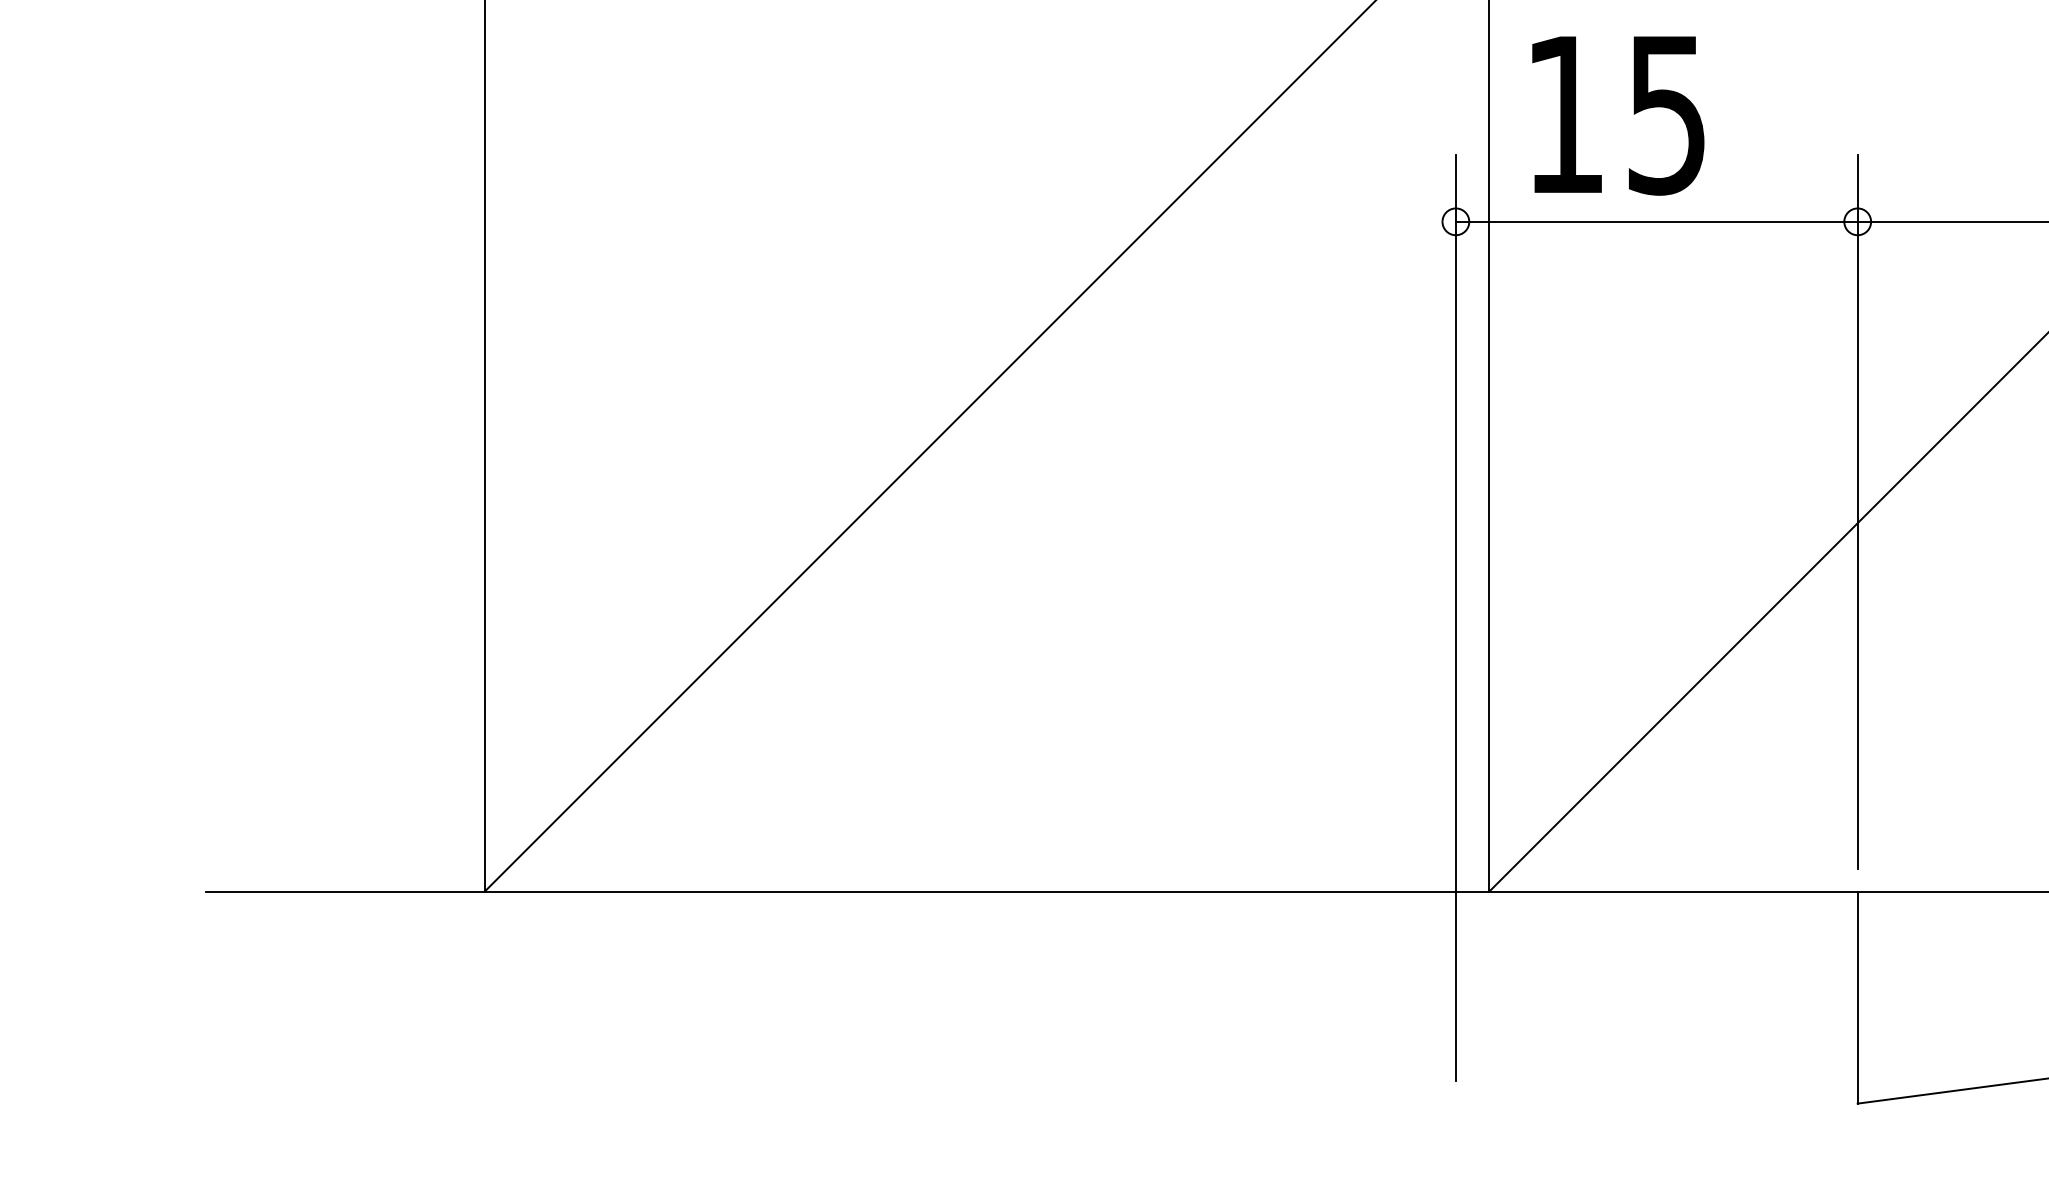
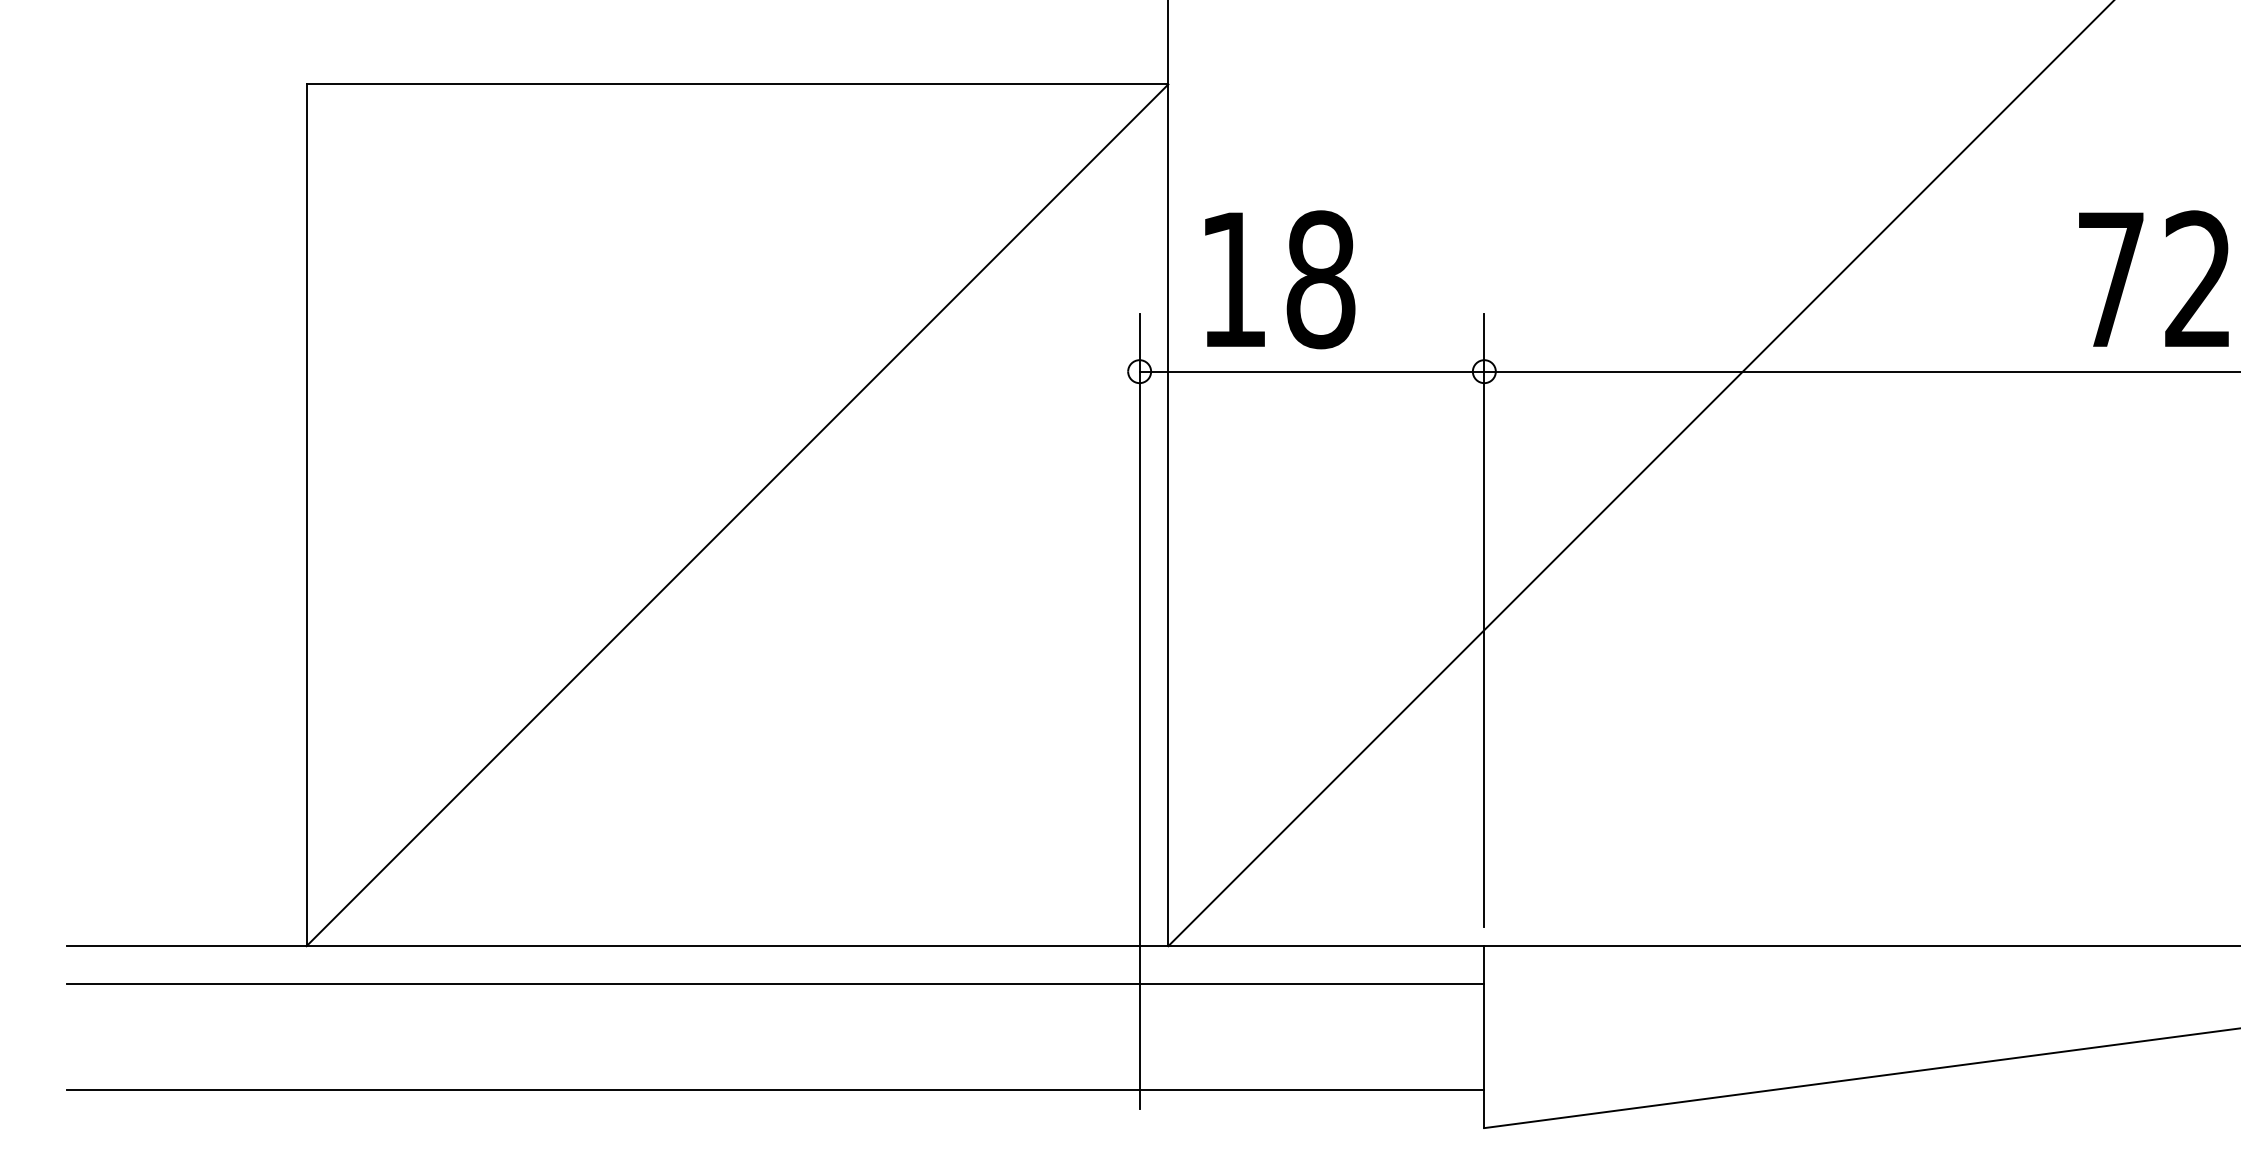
text: (1666, 114) -> (1320, 279), 15 -> 18
line: (1031, 936) -> (775, 984), added
line: (1031, 1058) -> (775, 1089), added

